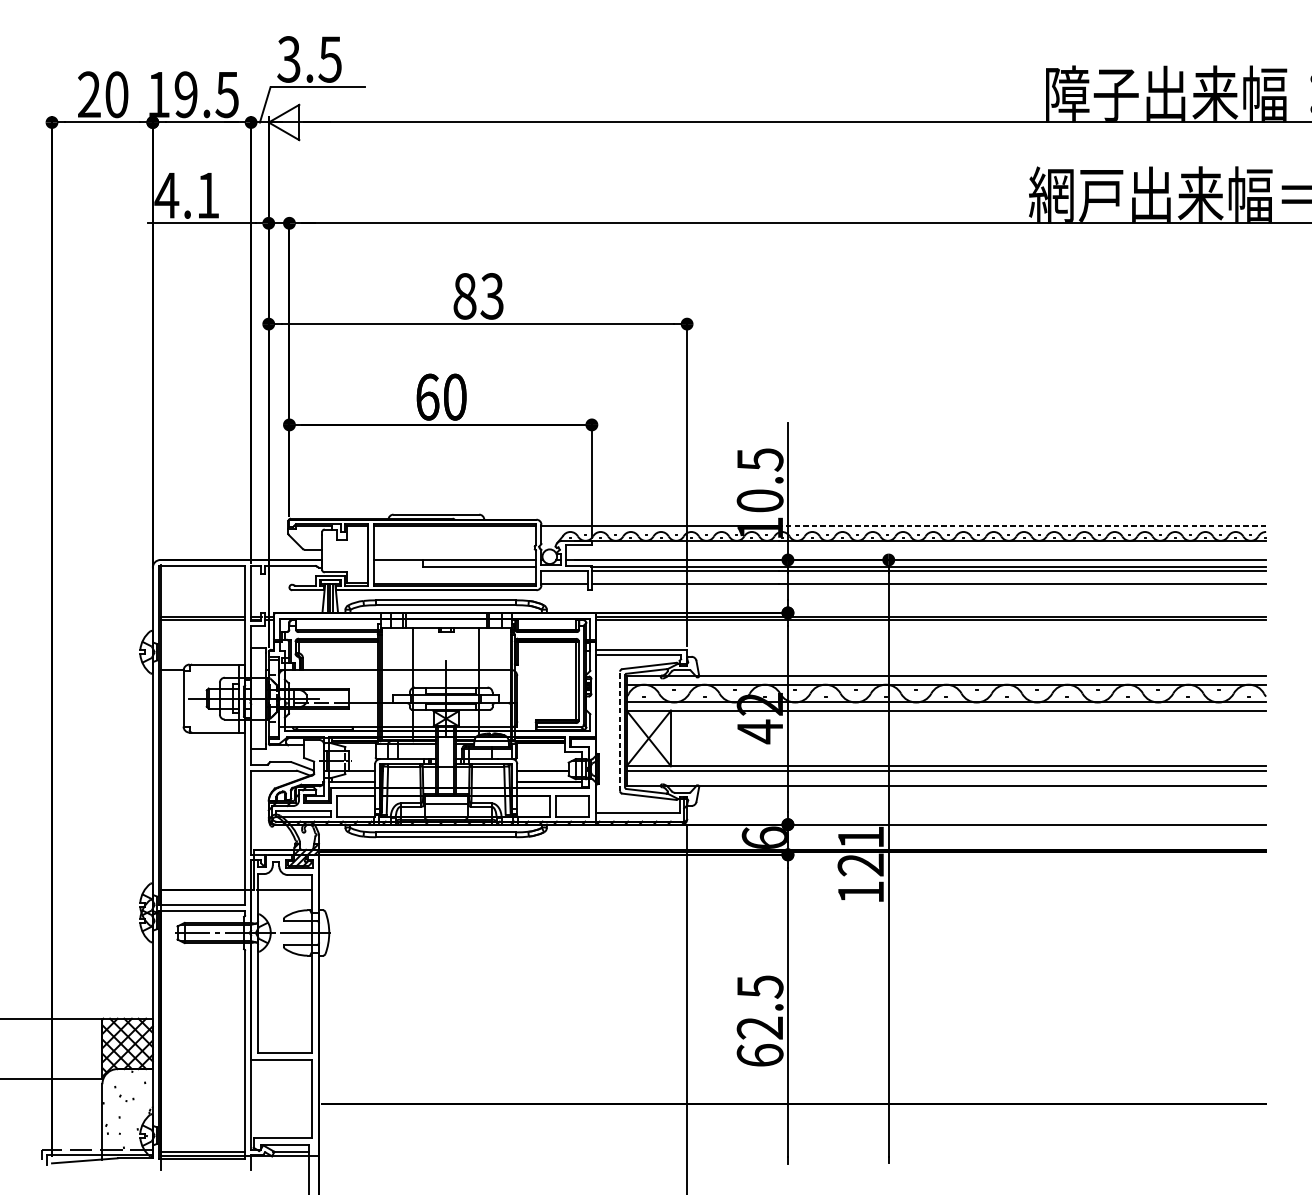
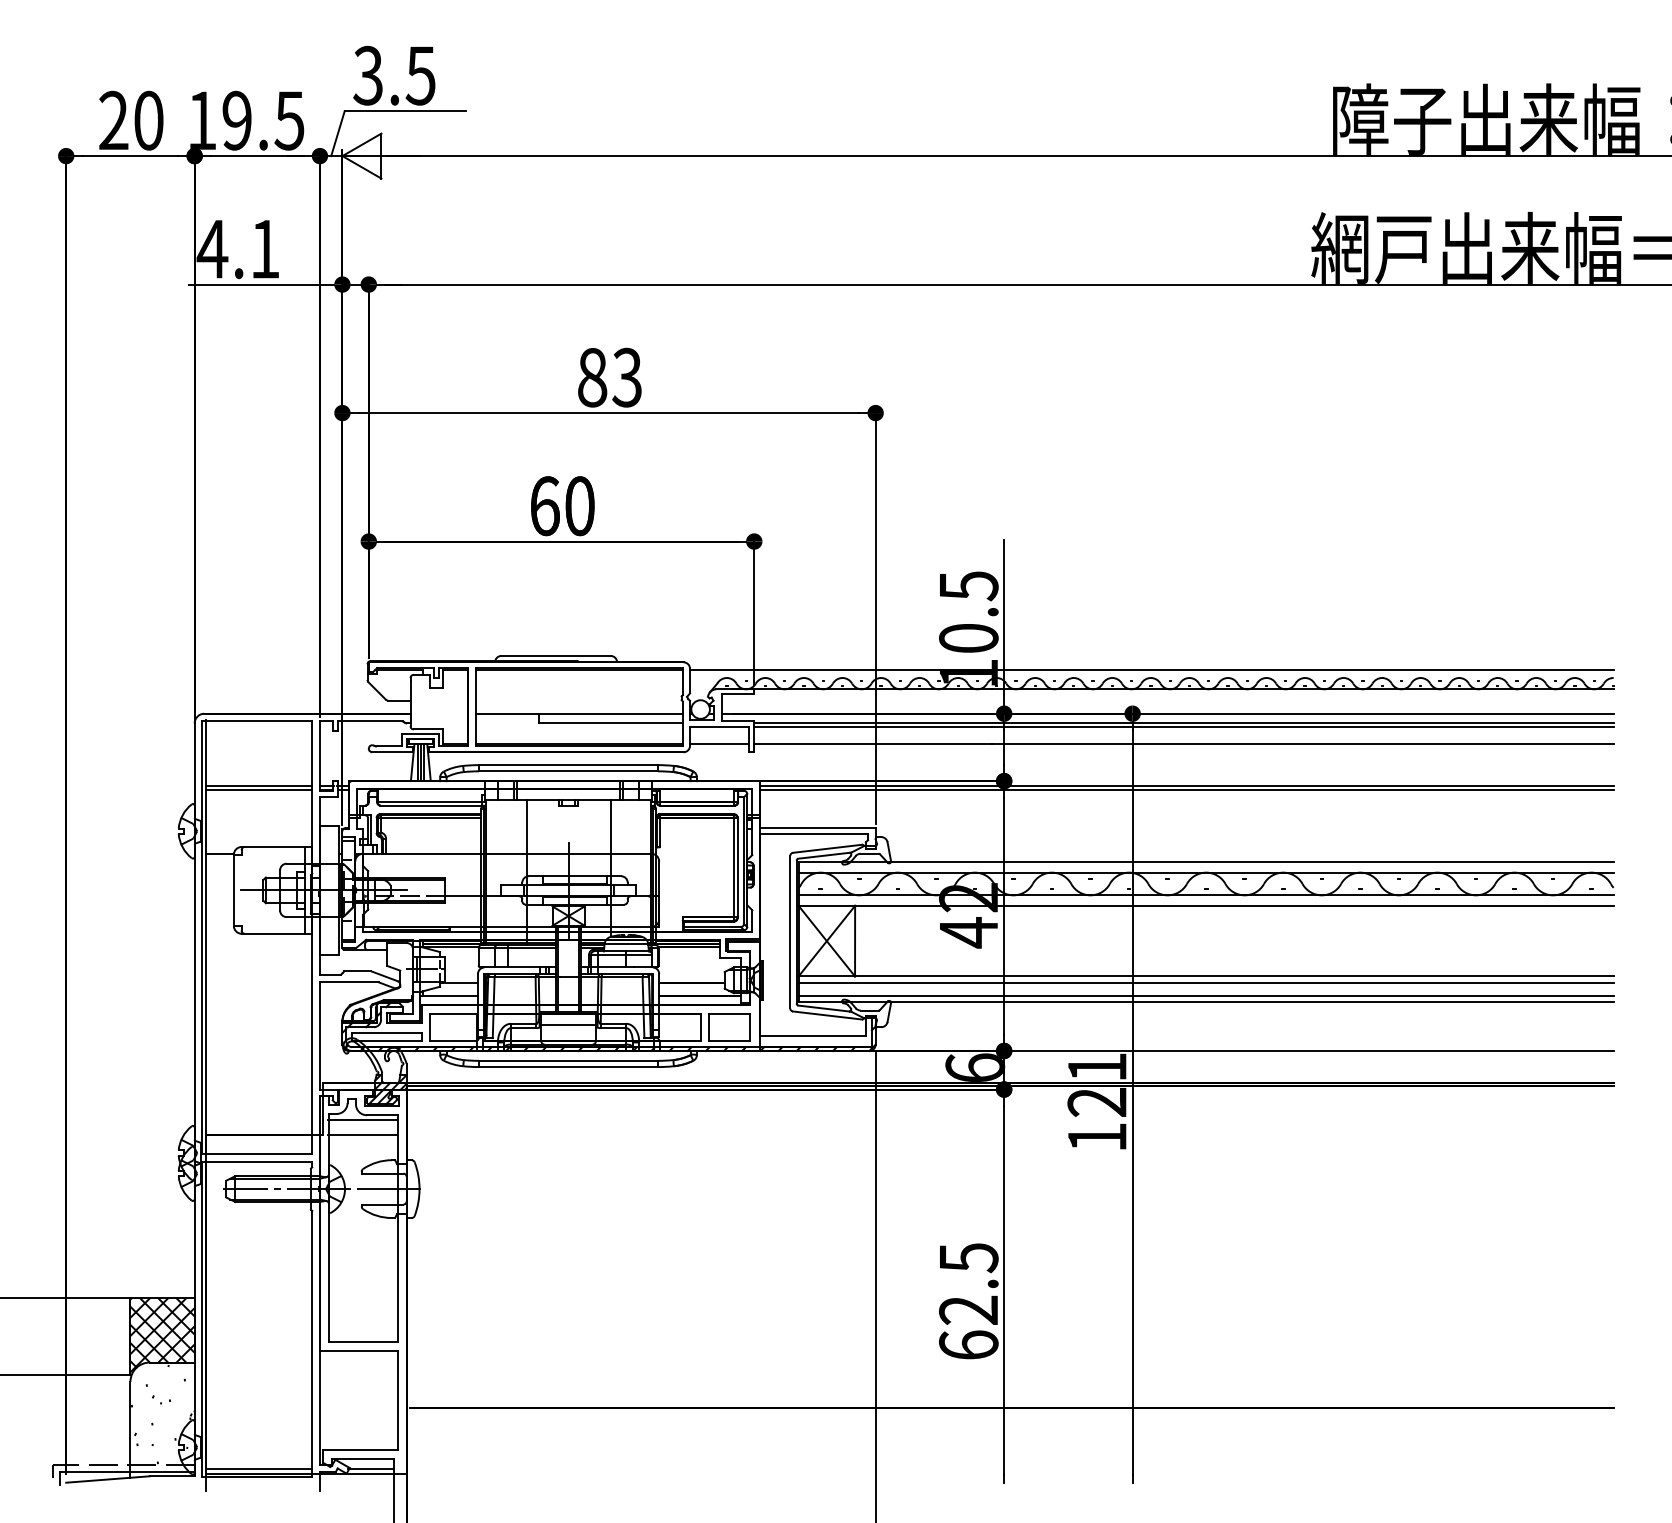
line: (1022, 526) -> (1302, 670), dashed -> solid
line: (620, 730) -> (790, 931), dashed -> solid
line: (945, 781) -> (1205, 995), added
line: (284, 878) -> (362, 1119), added

